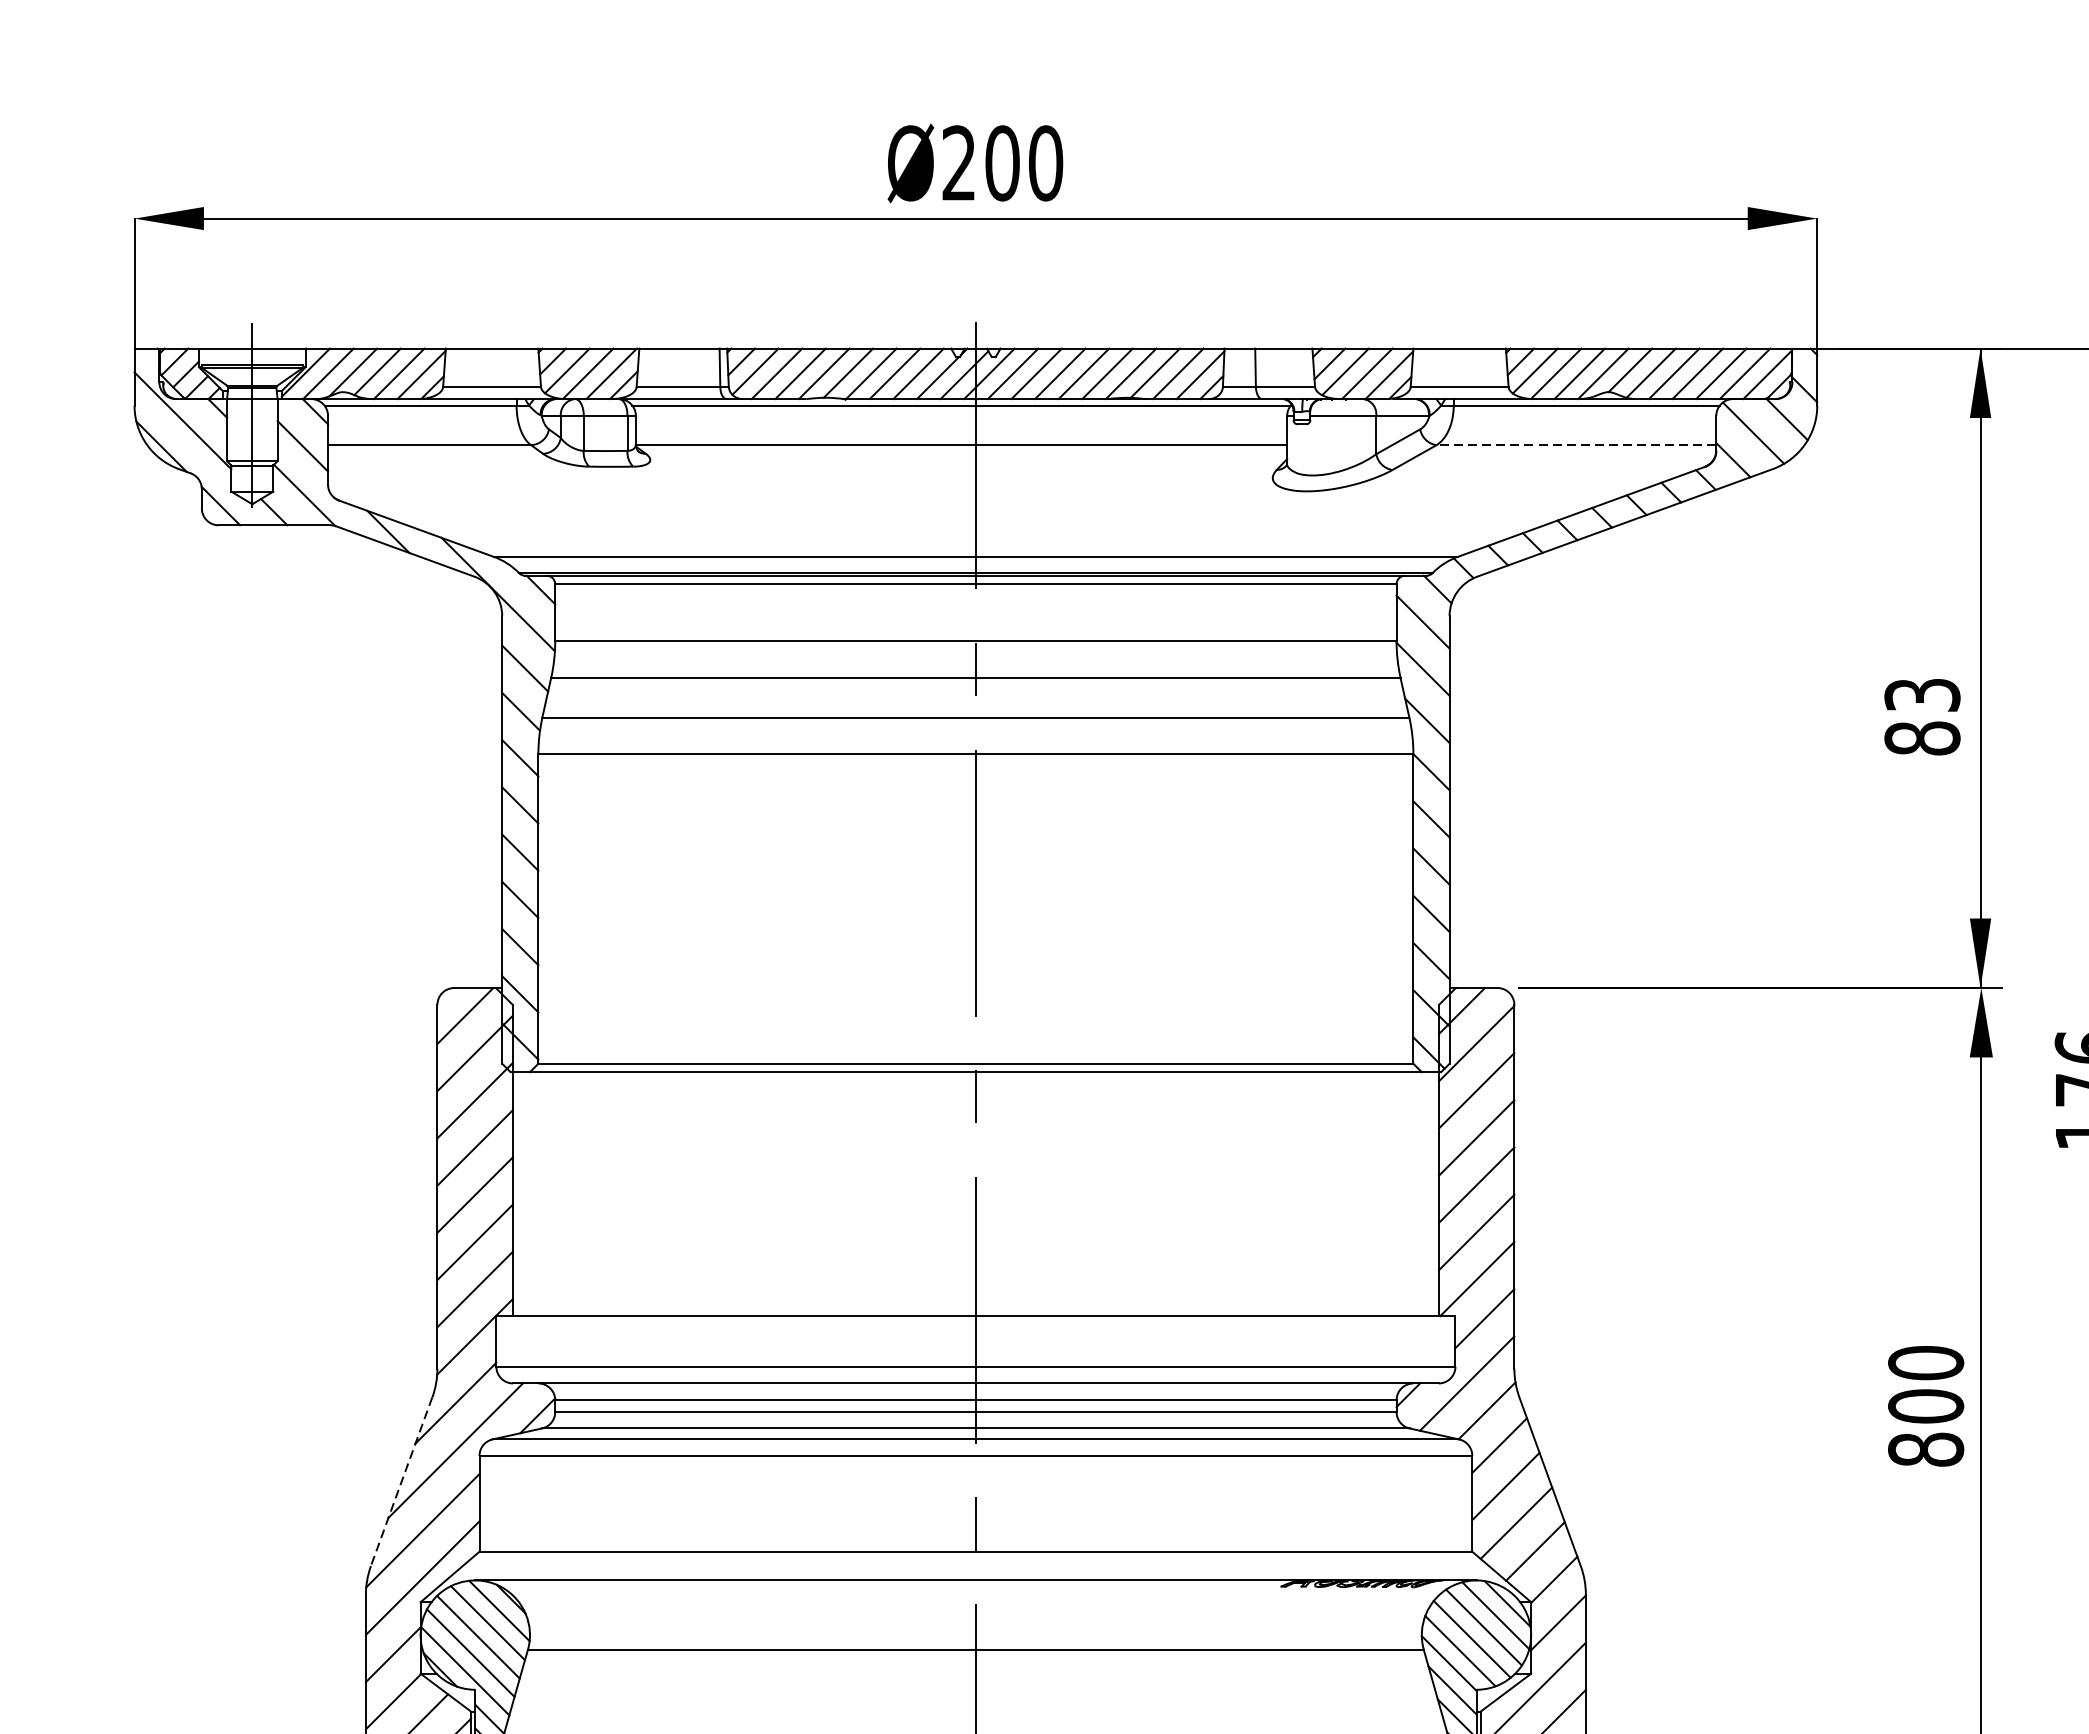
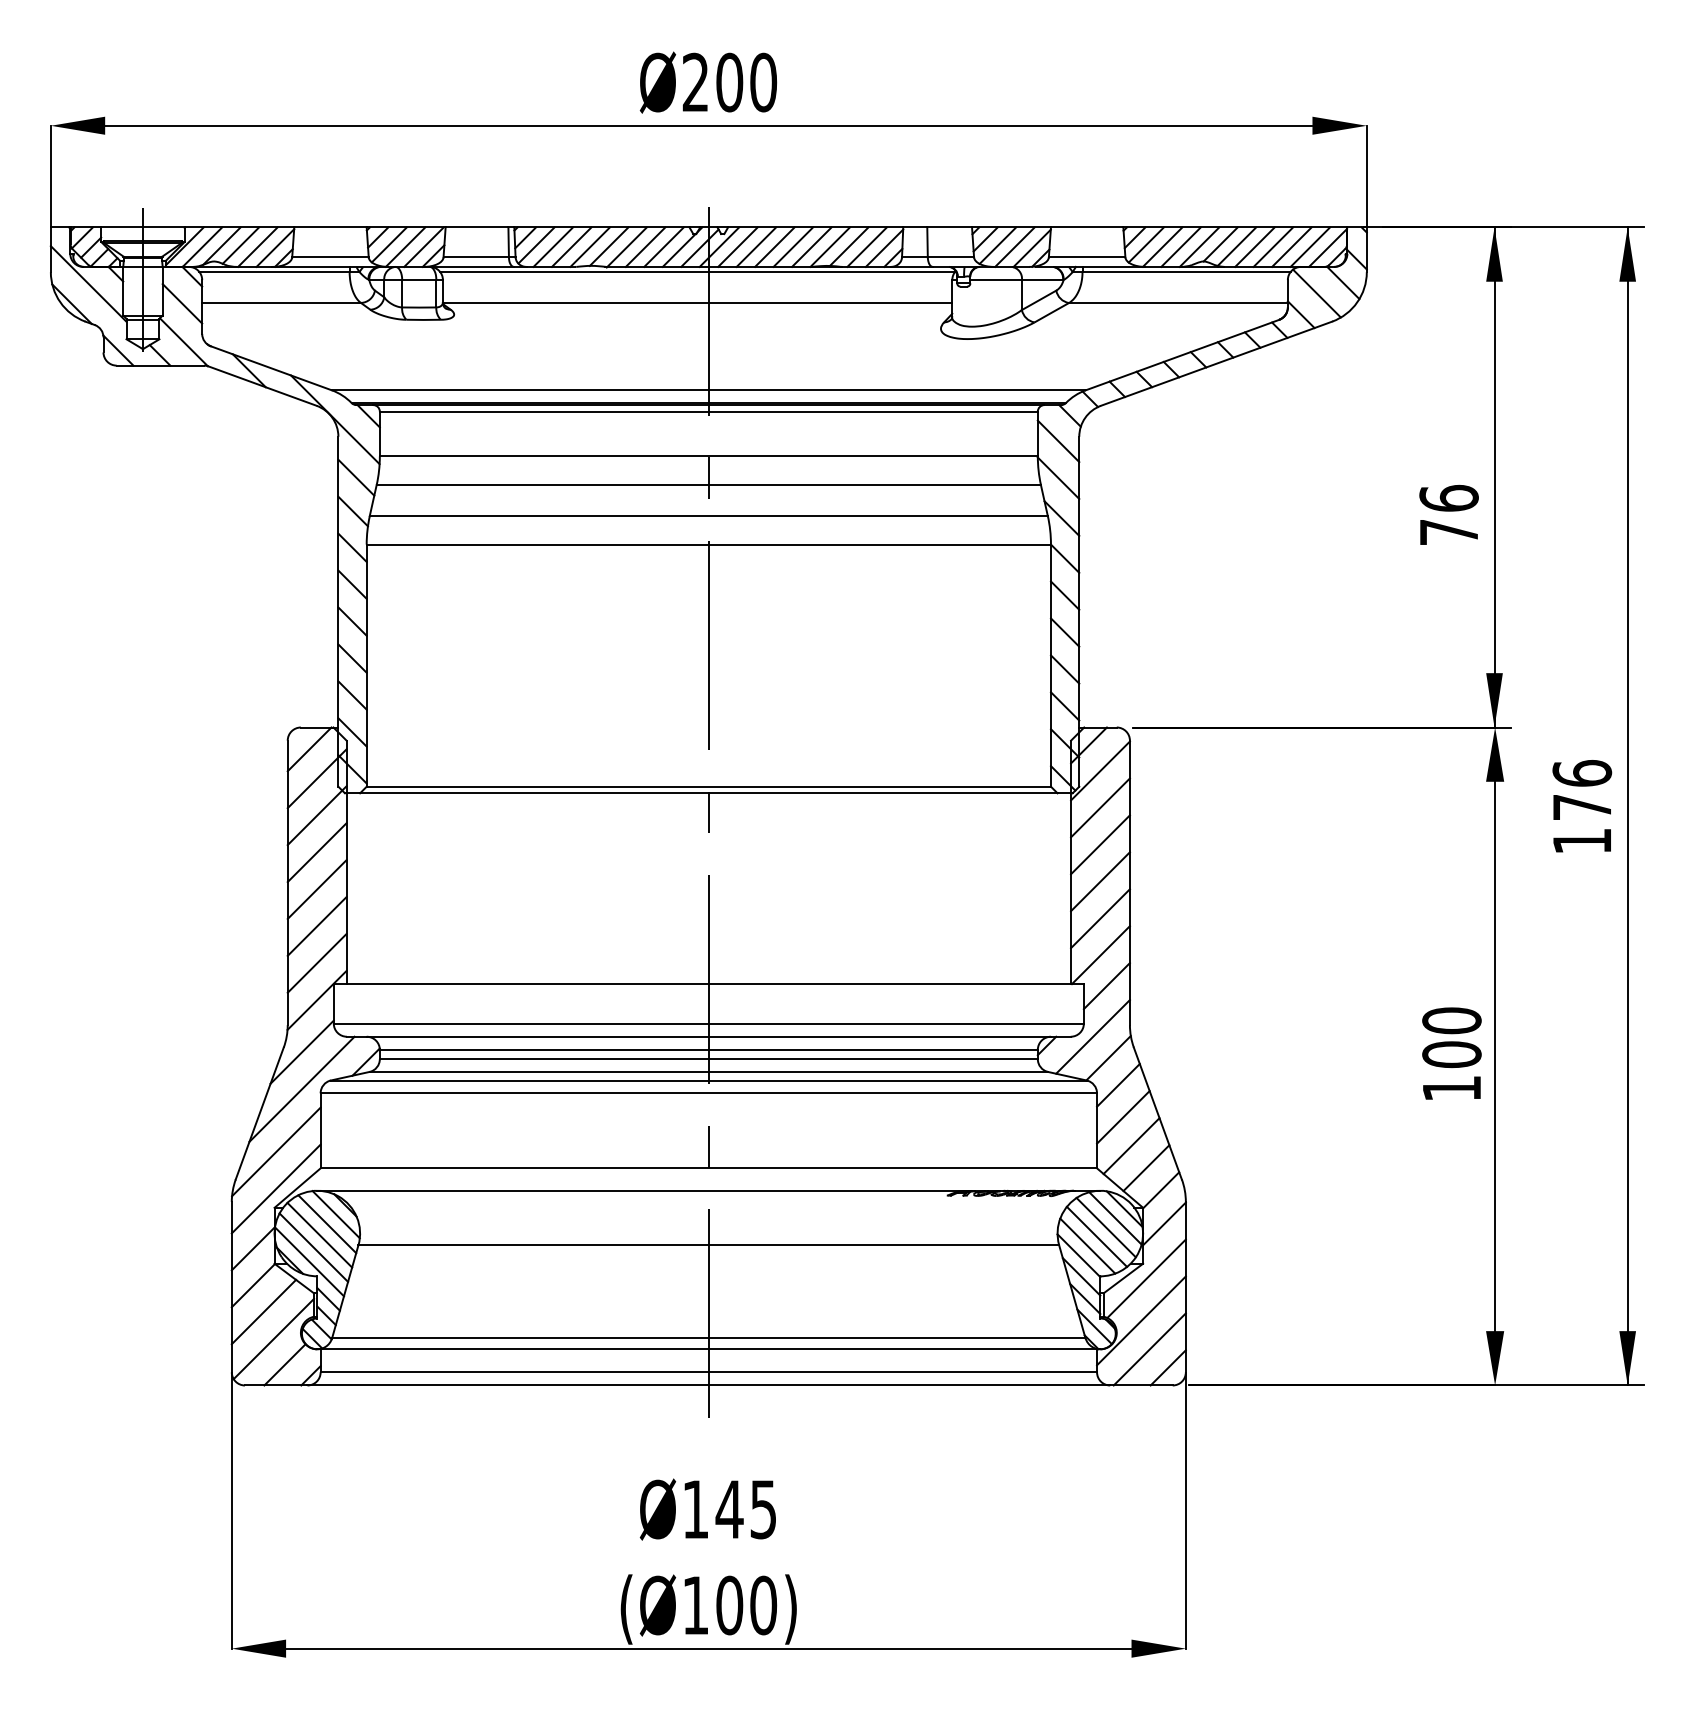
line: (1575, 444) -> (1177, 302), dashed -> solid
text: (1921, 715) -> (1448, 514), 83 -> 76
text: (1925, 1449) -> (1451, 1088), 800 -> 100
line: (401, 1482) -> (259, 1114), dashed -> solid

